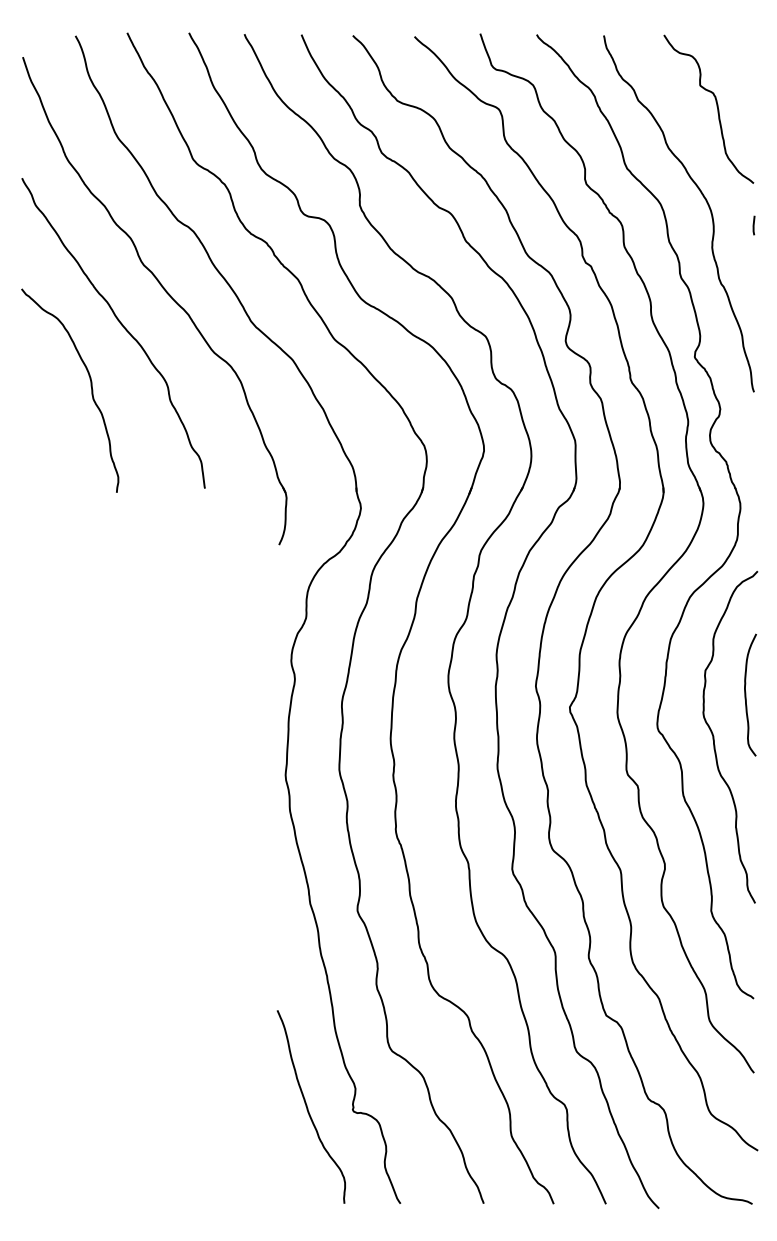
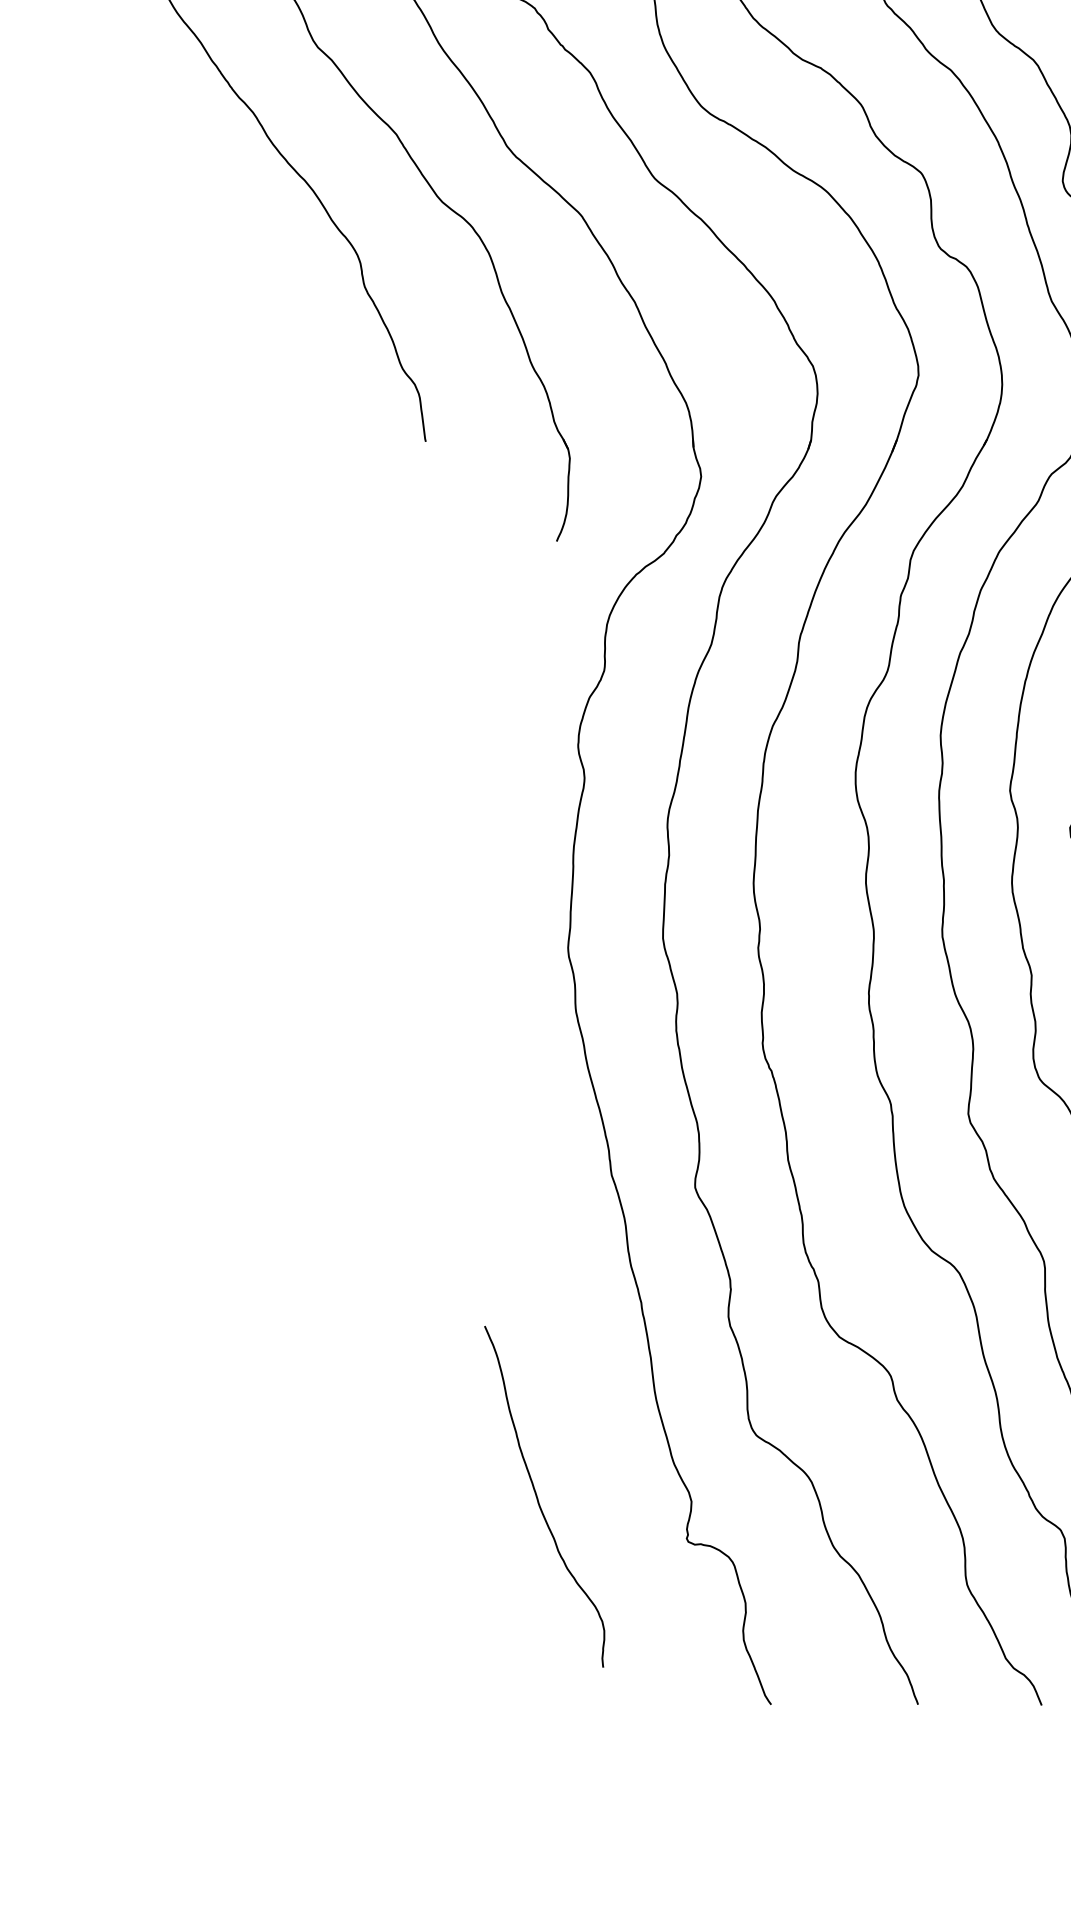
curve: (90, 386) -> (223, 261), removed
curve: (308, 1108) -> (539, 1499), moved

